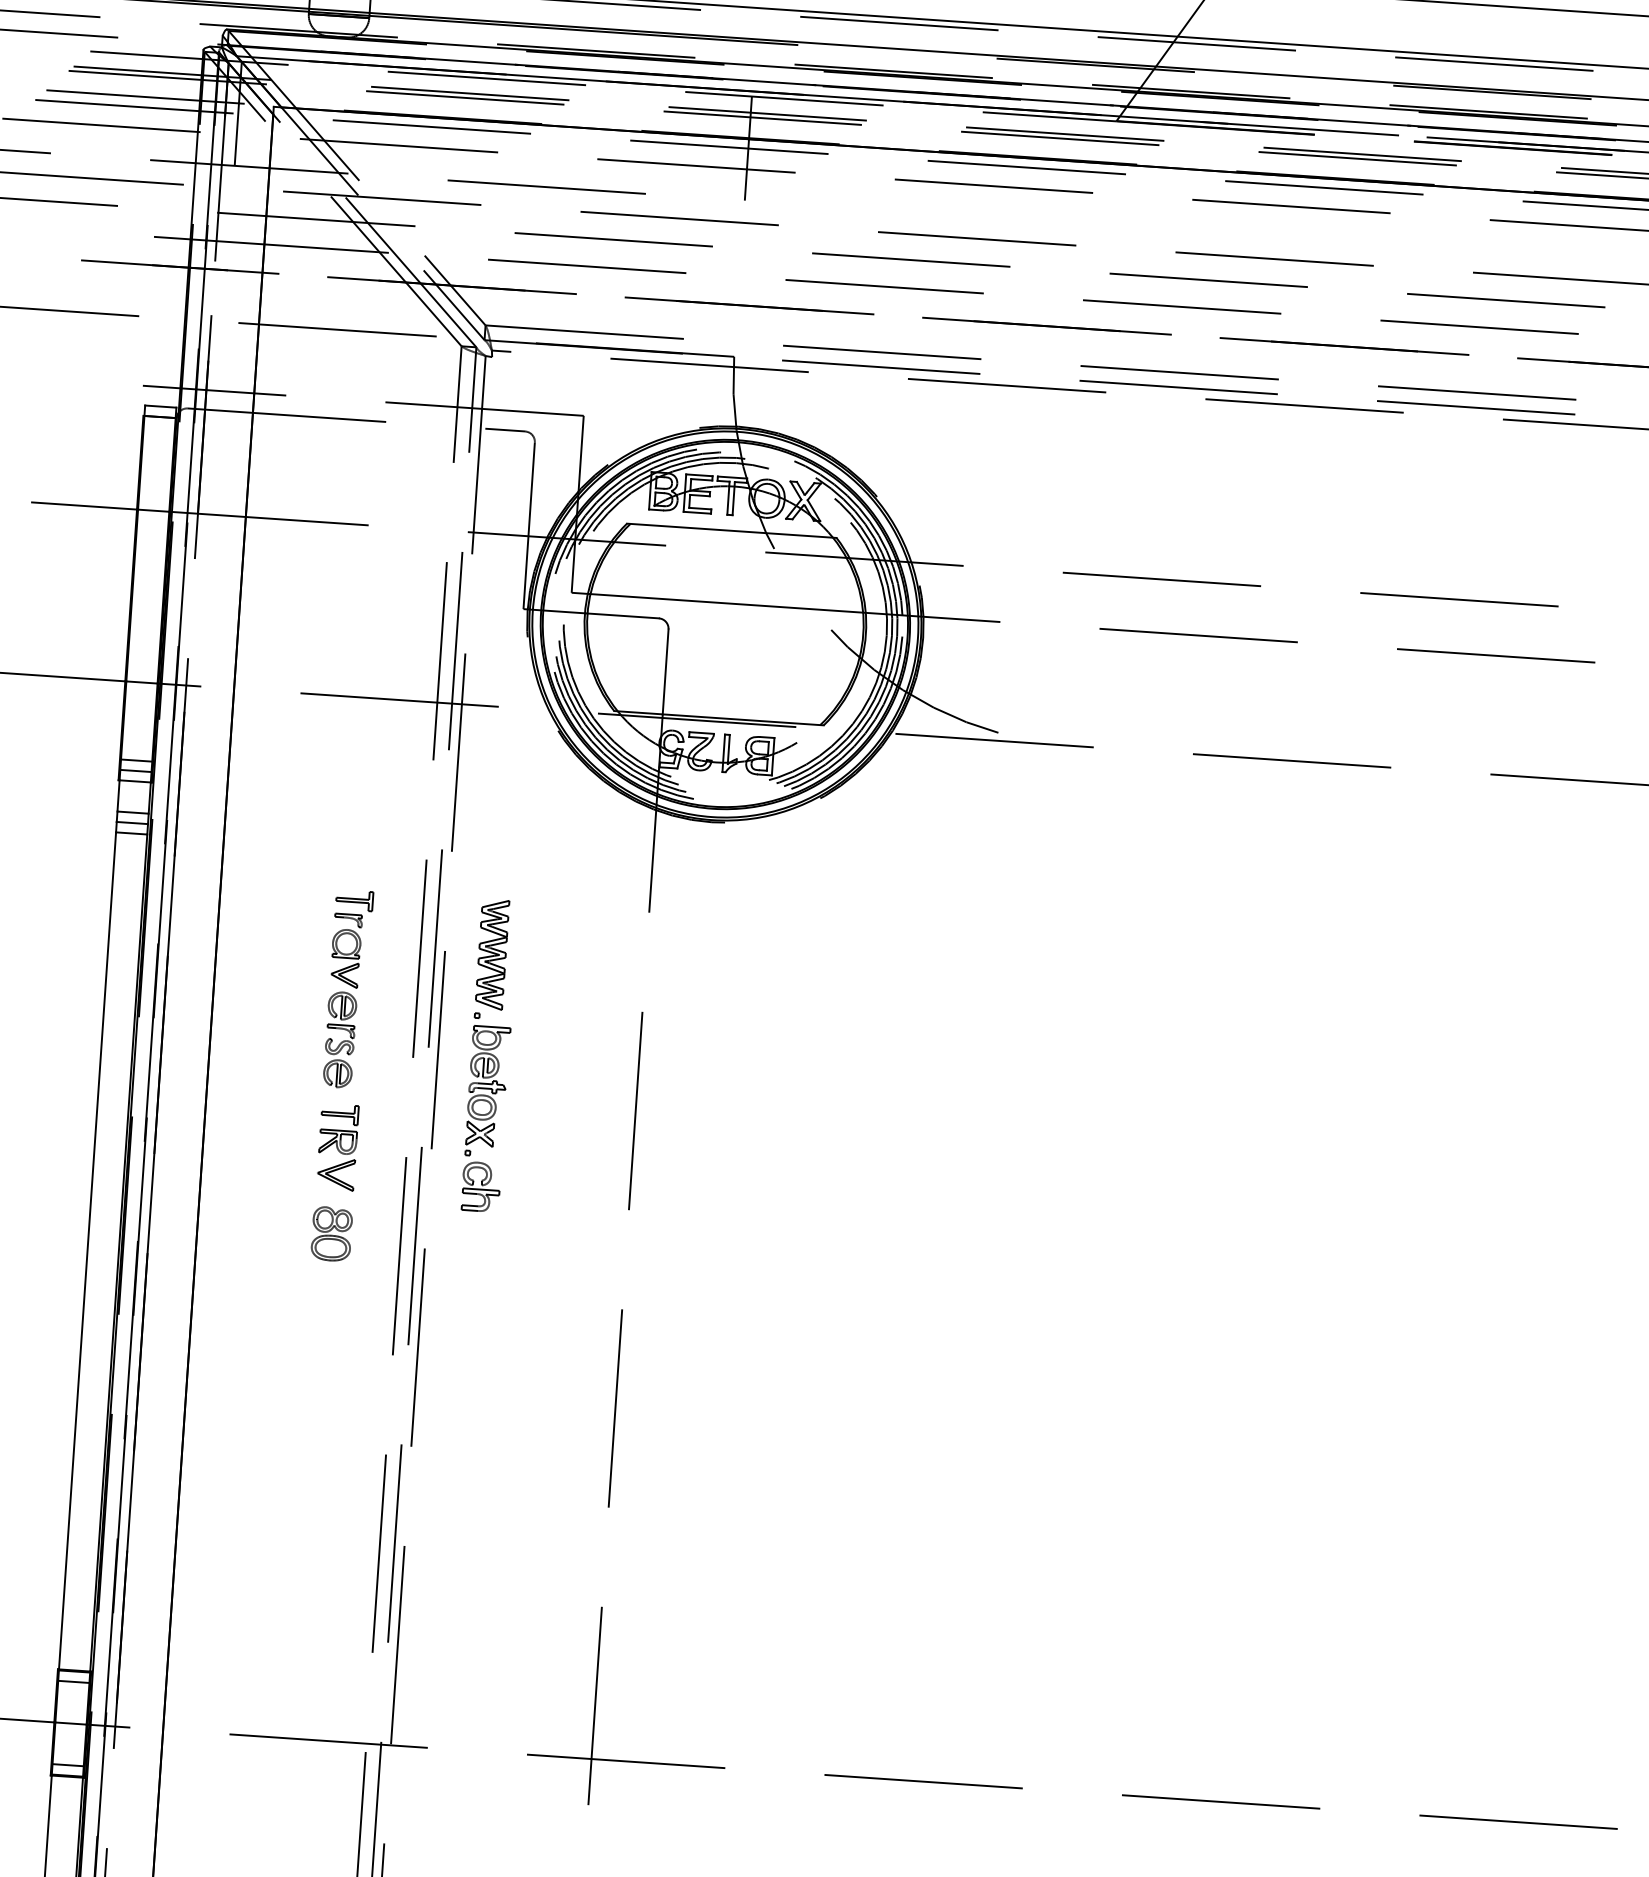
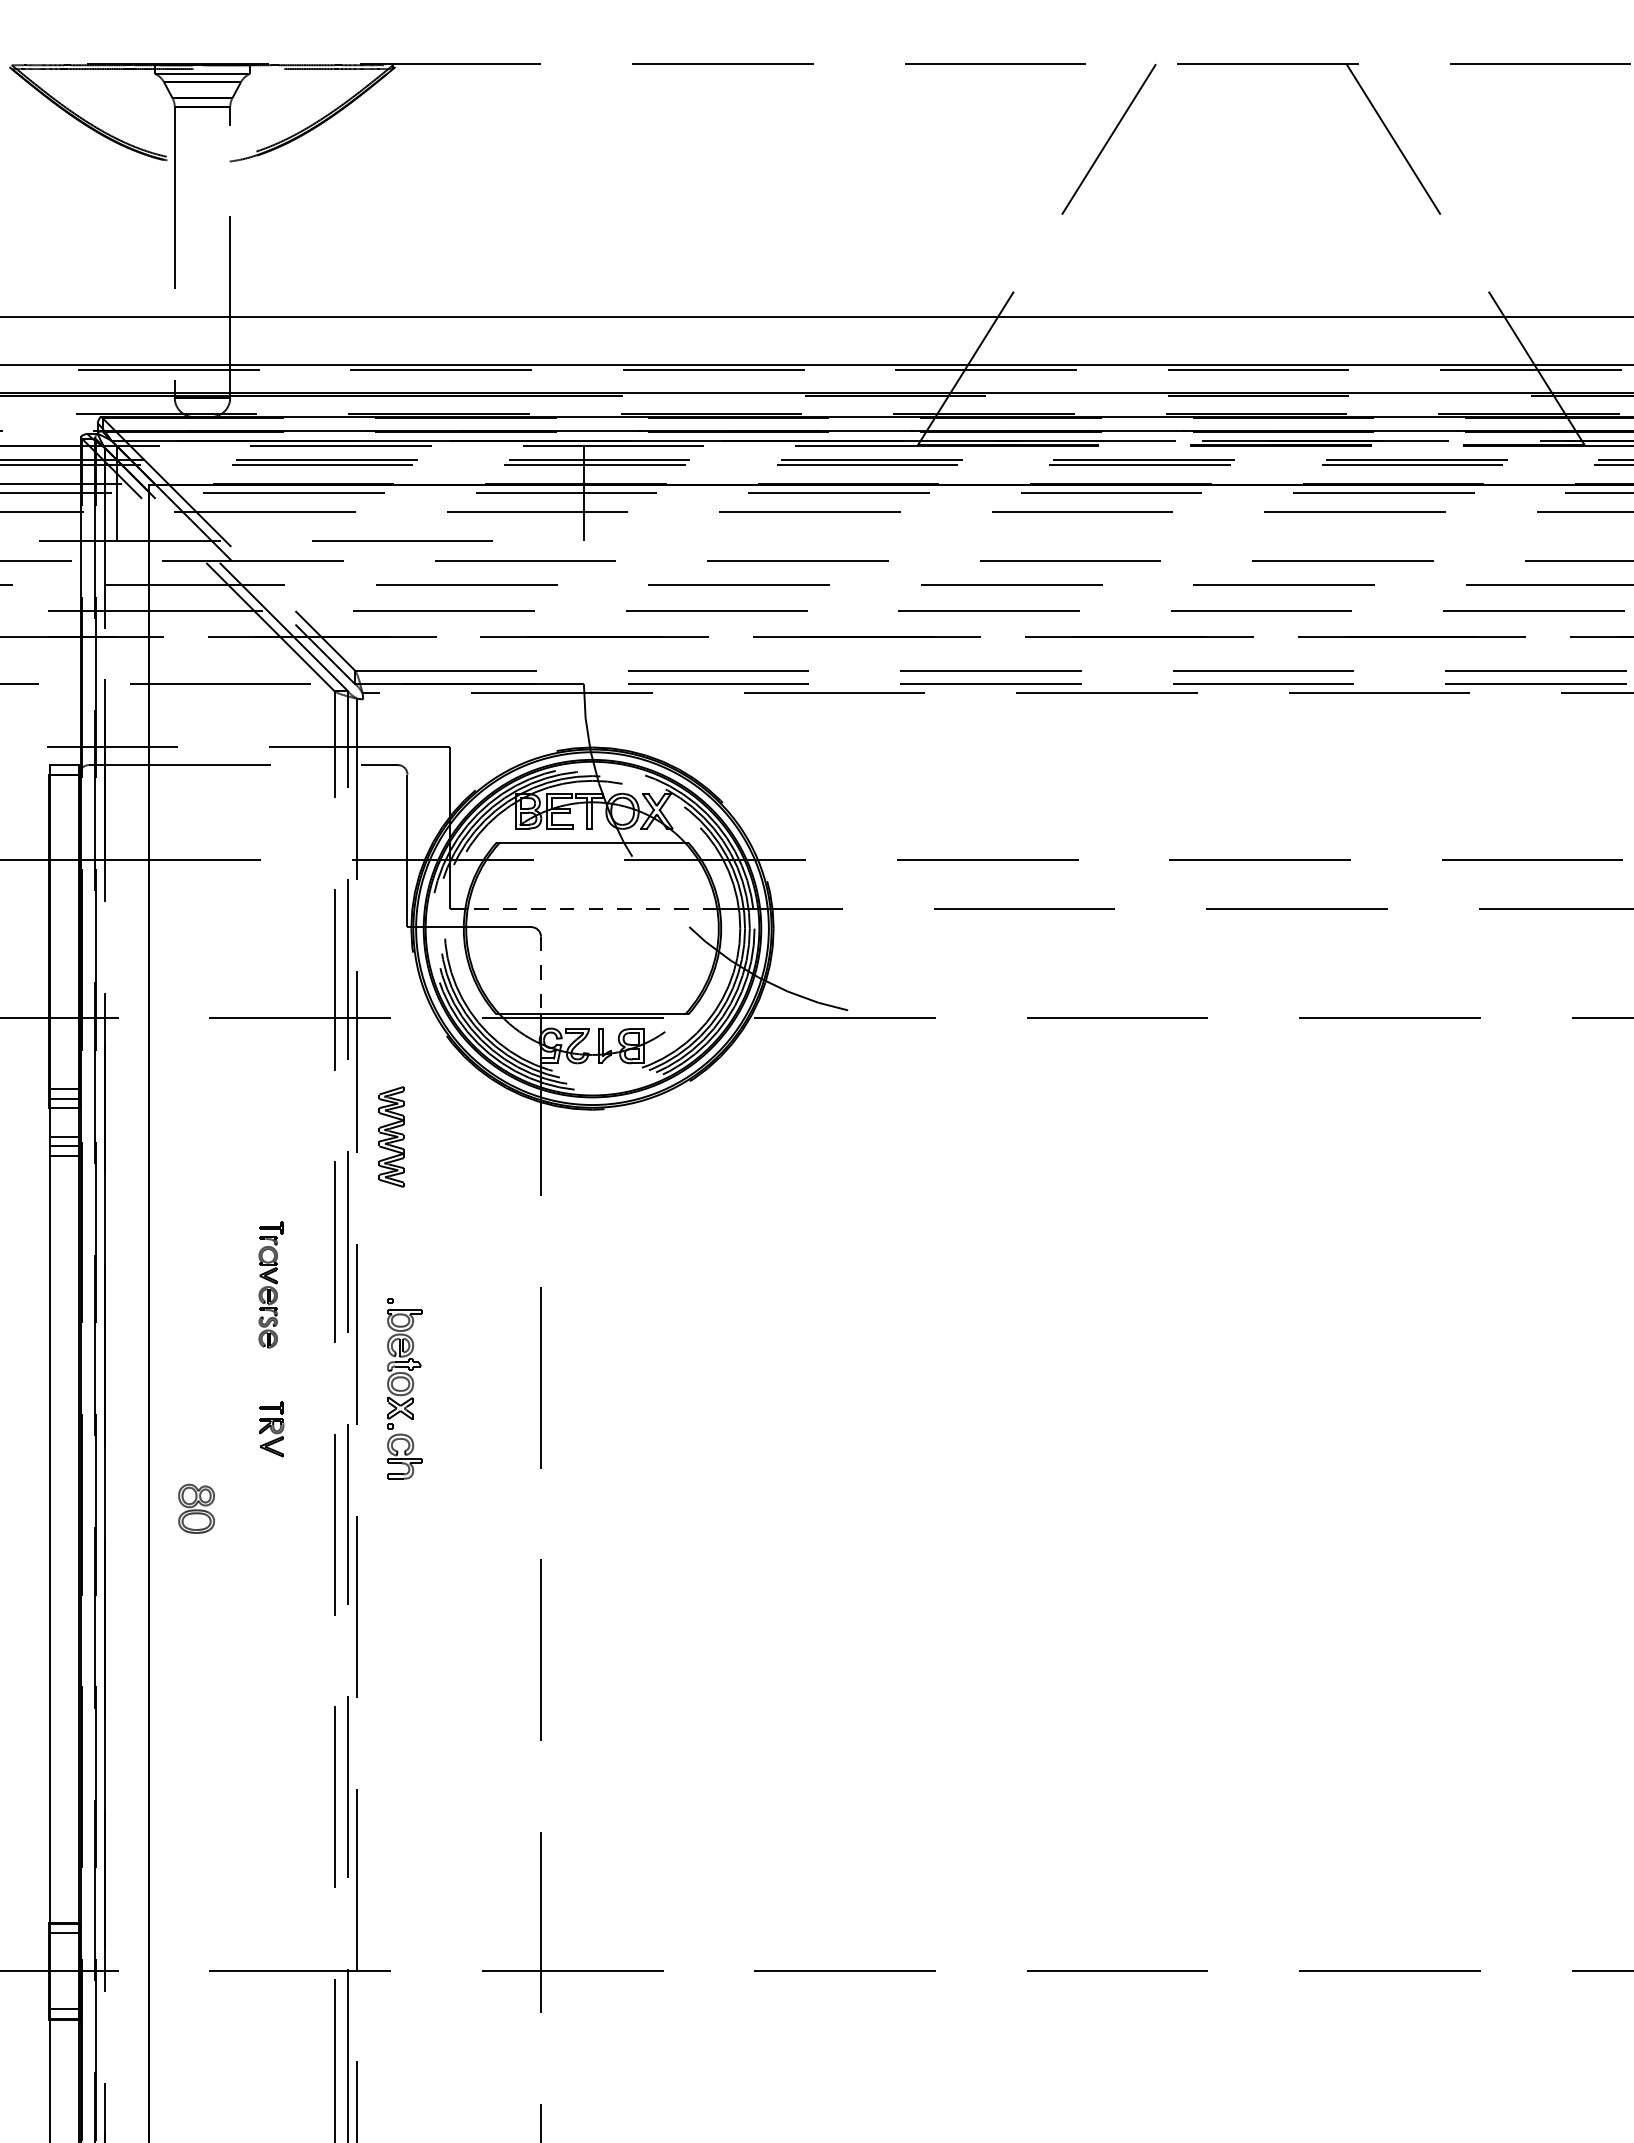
line: (726, 603) -> (592, 909), solid -> dashed
line: (665, 671) -> (540, 975), solid -> dashed
part: (492, 954) -> (391, 1136), moved
part: (347, 989) -> (270, 1284), size x0.7
part: (337, 1147) -> (271, 1429), size x0.7
part: (331, 1233) -> (196, 1508), moved

